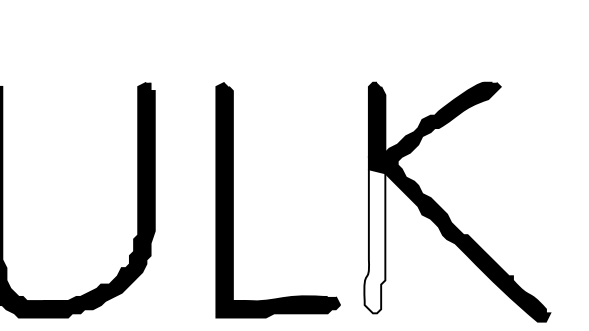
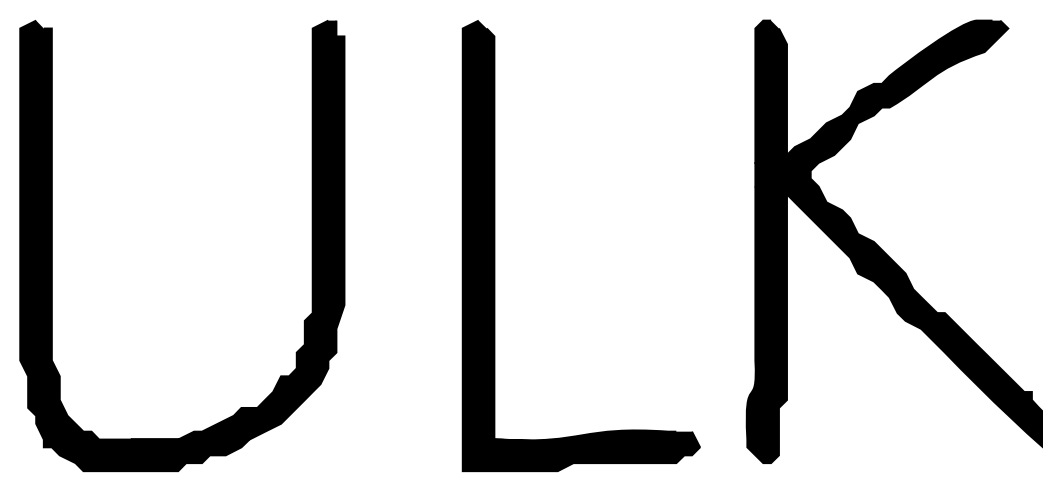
fill: (374, 241) -> (766, 325), added

